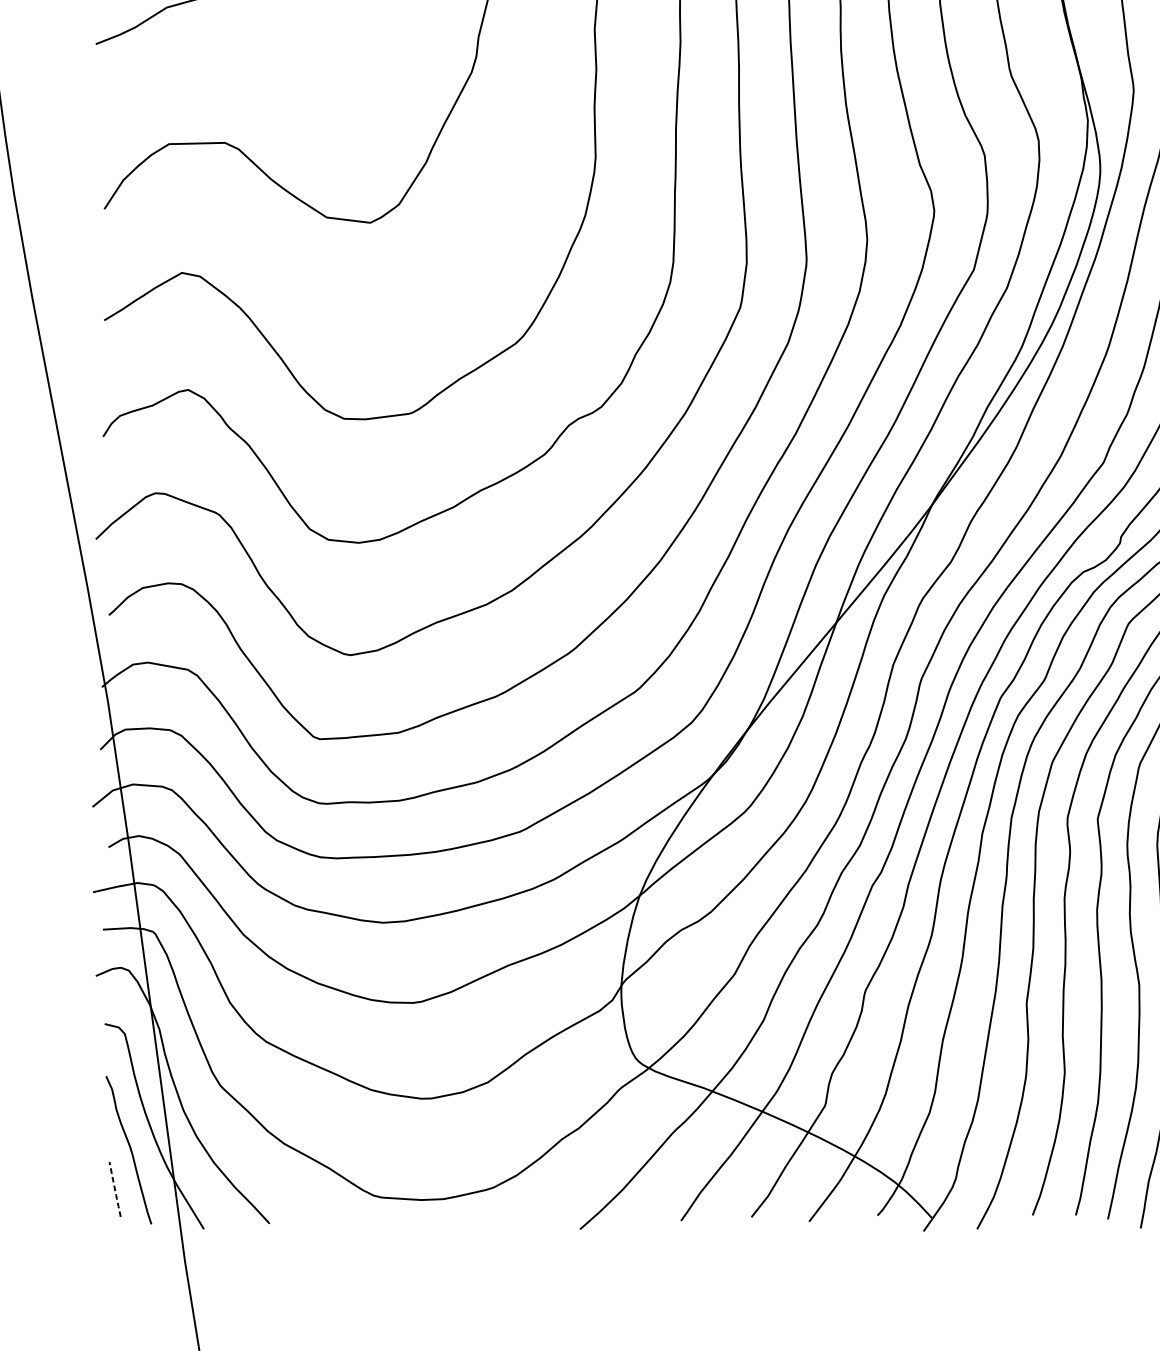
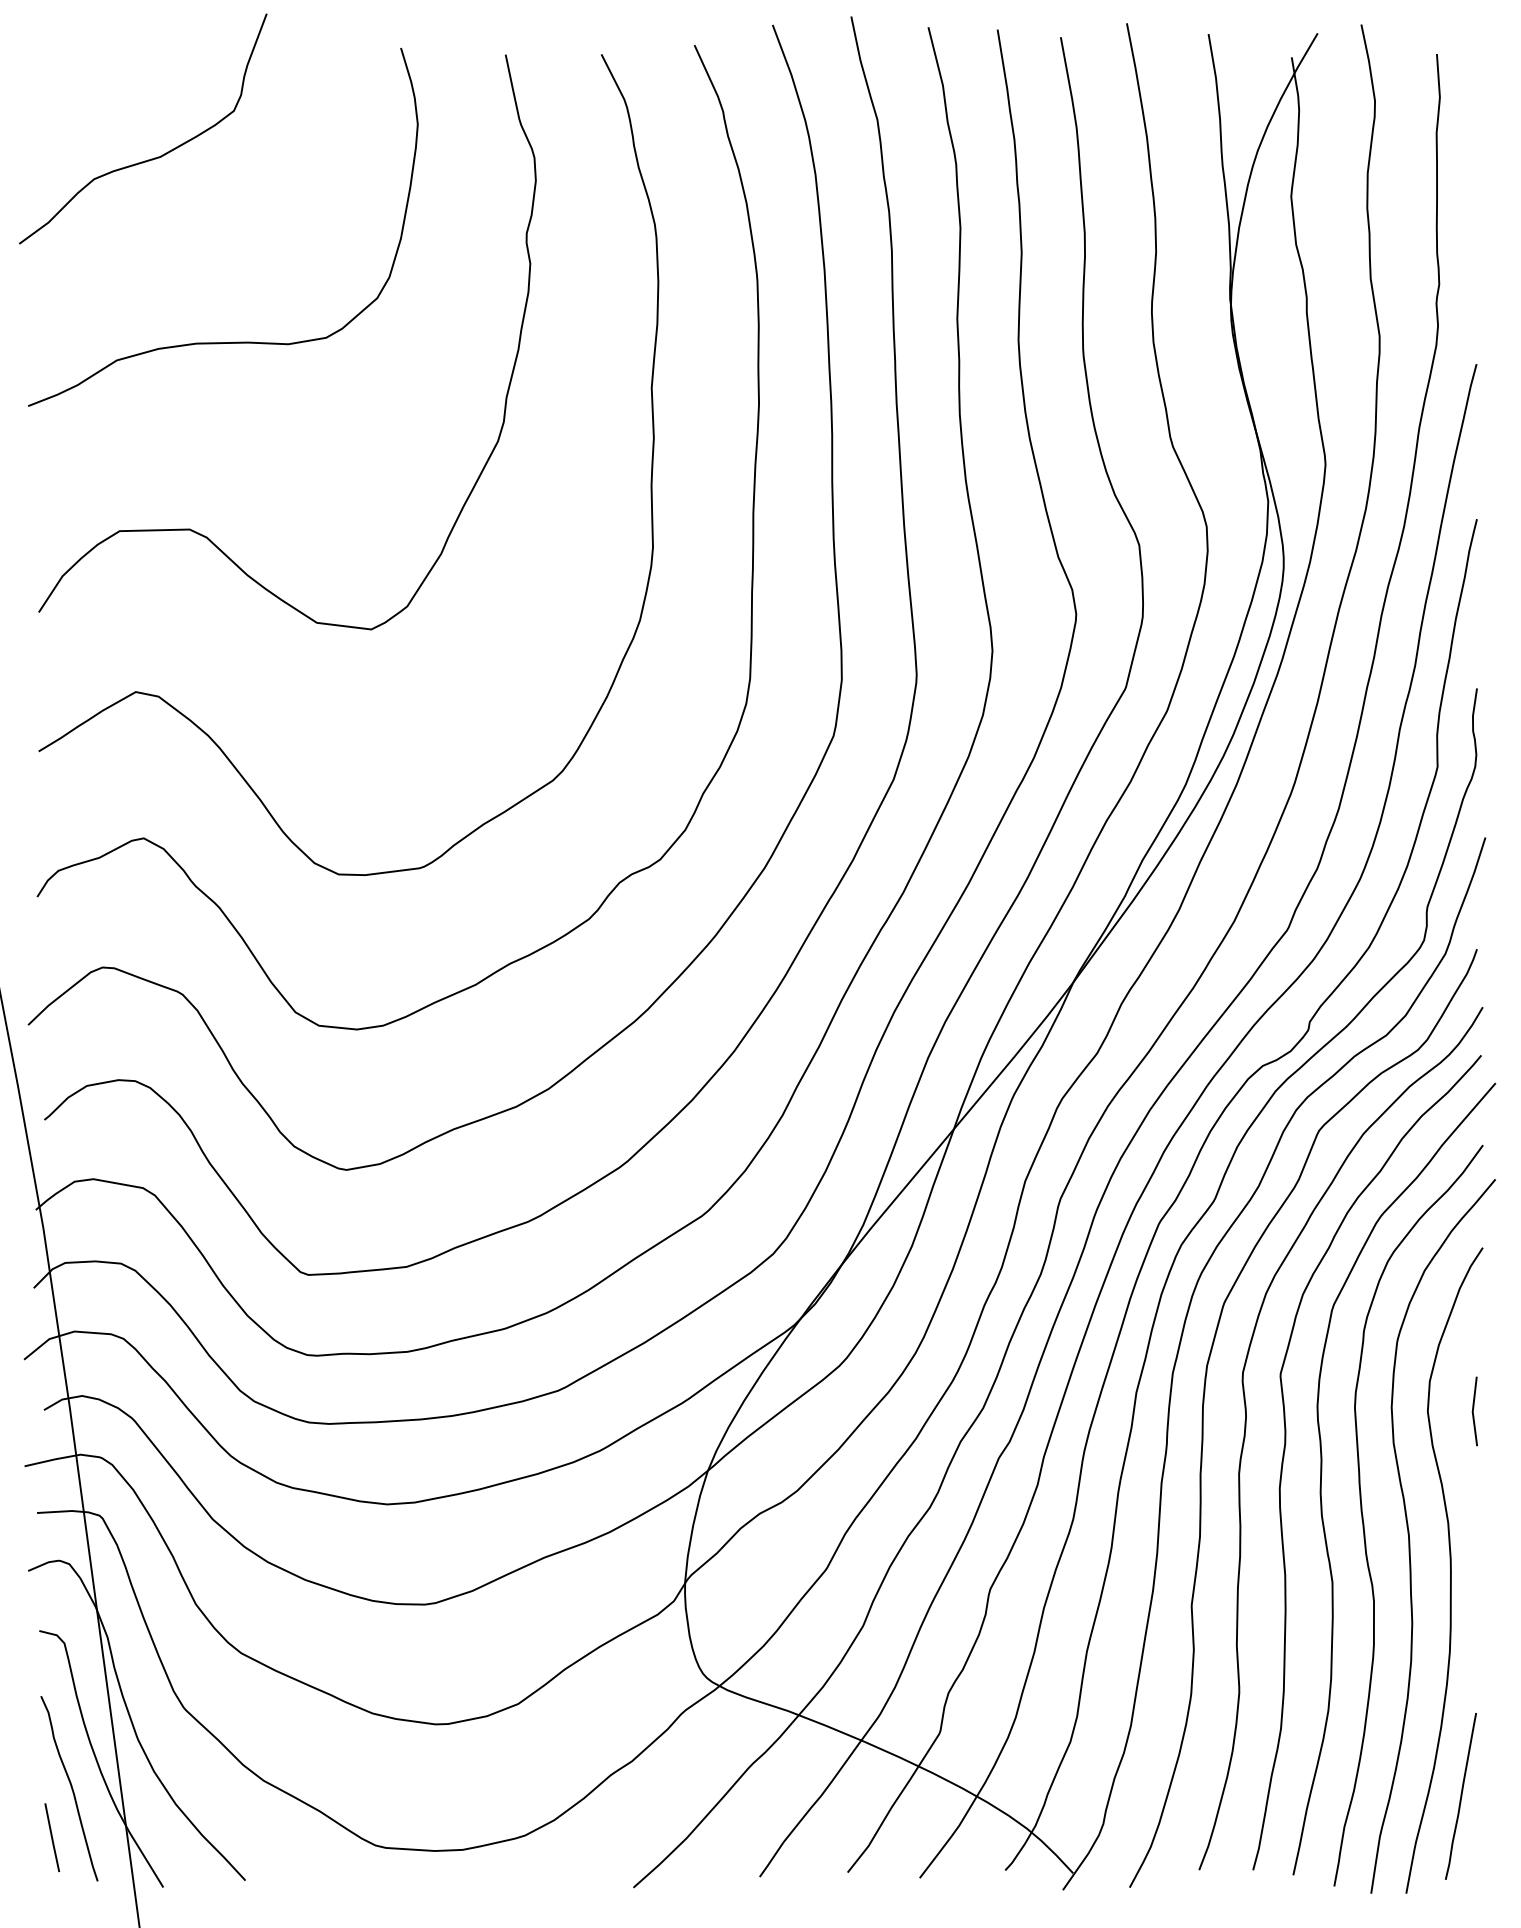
line: (115, 1190) -> (52, 1839), dashed -> solid

